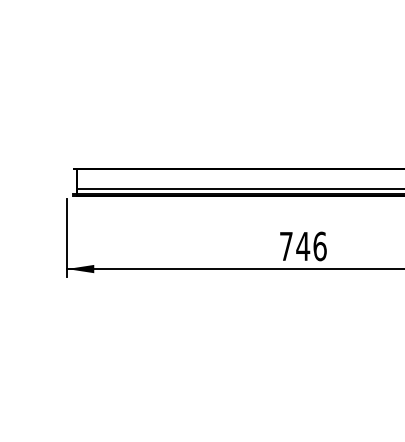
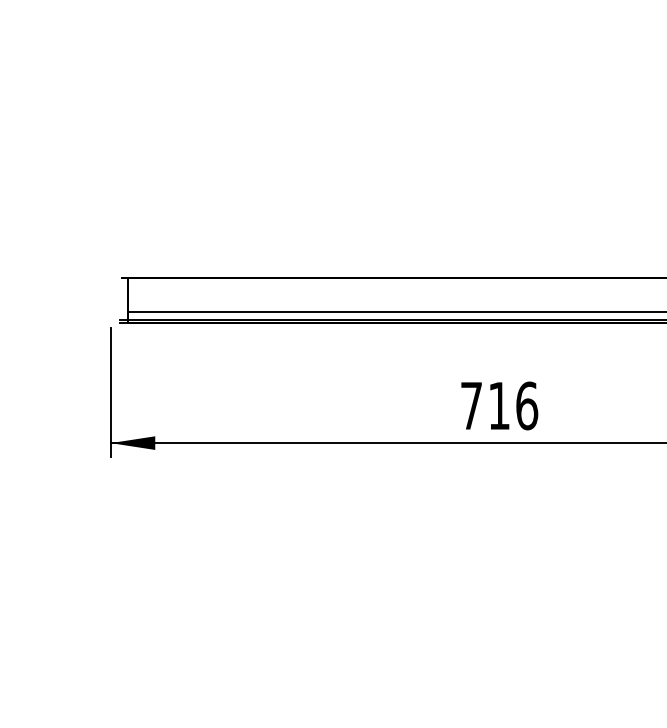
text: (303, 246) -> (499, 405), 746 -> 716

